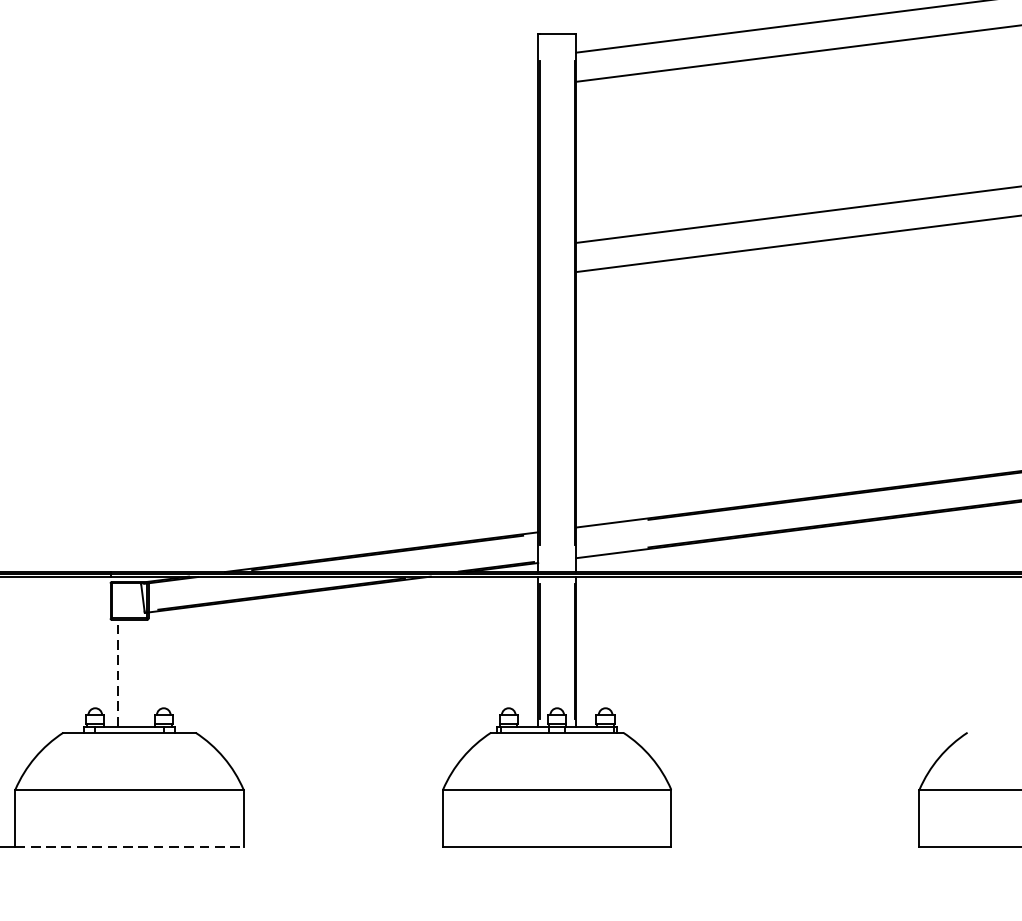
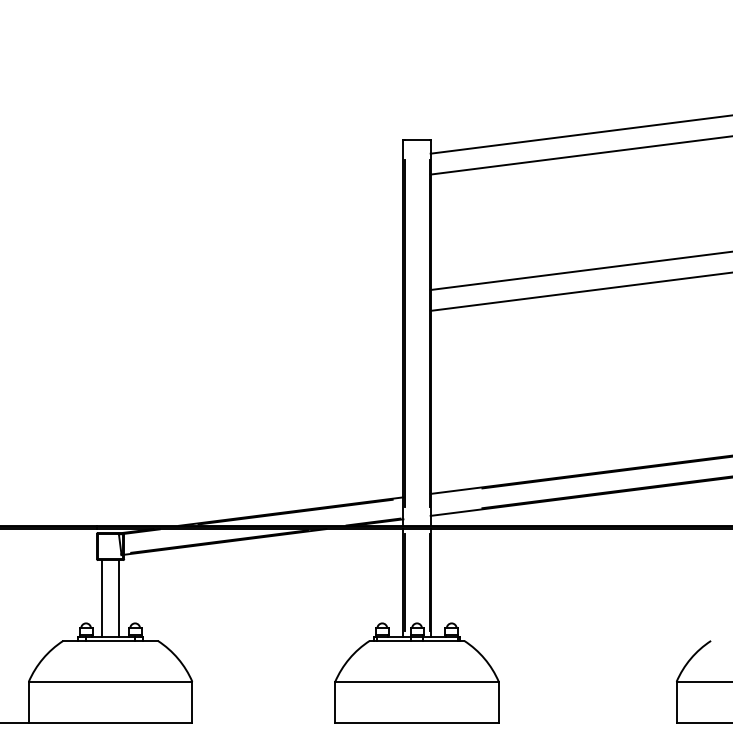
line: (118, 672) -> (102, 597), dashed -> solid
line: (140, 673) -> (118, 598), added
line: (129, 846) -> (110, 722), dashed -> solid

